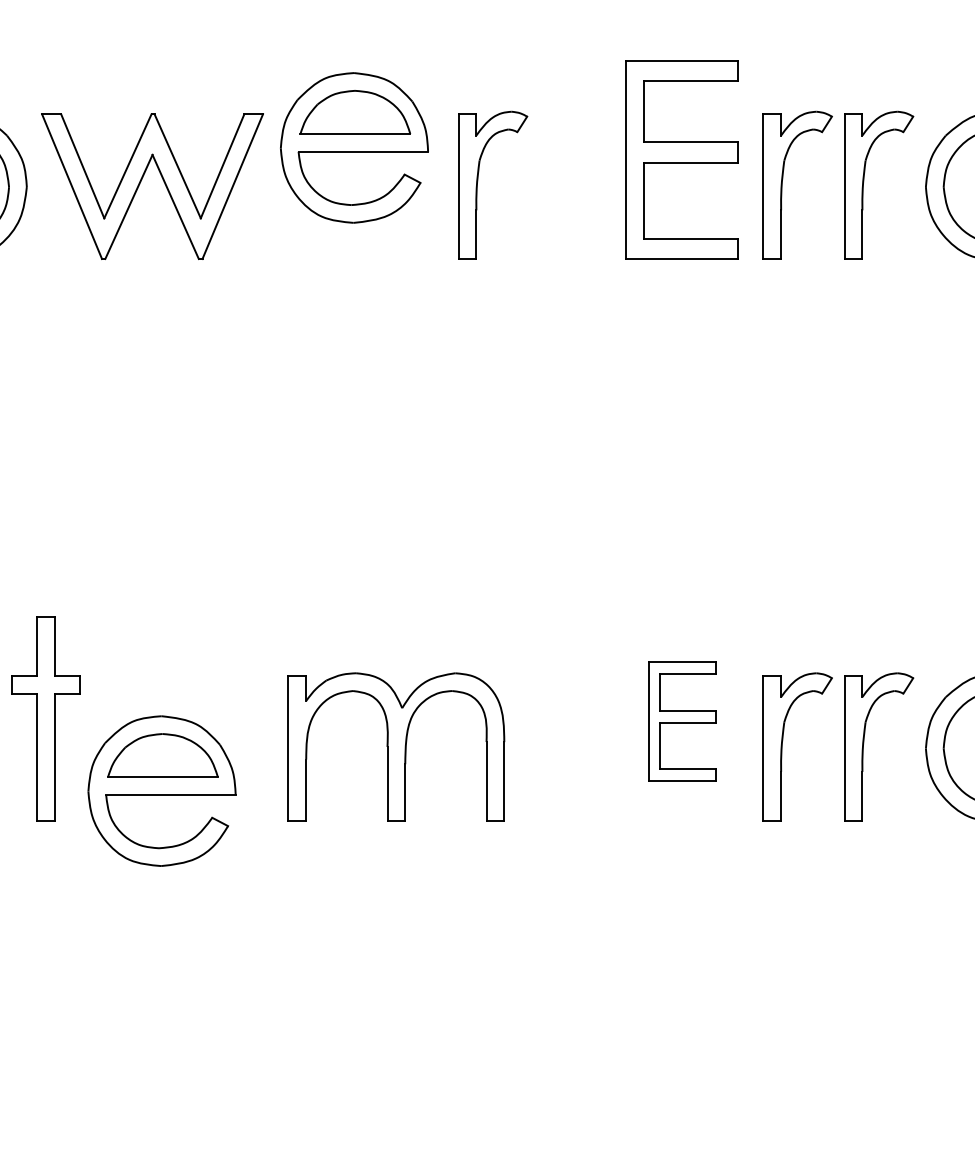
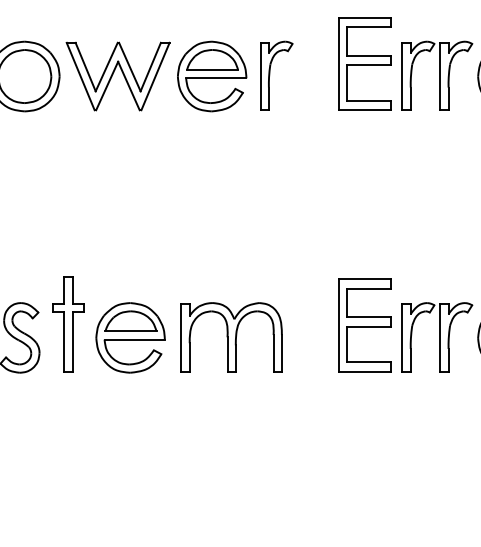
part: (355, 147) -> (212, 76), moved
part: (681, 721) -> (364, 325), size x1.67
part: (161, 790) -> (130, 337), moved

